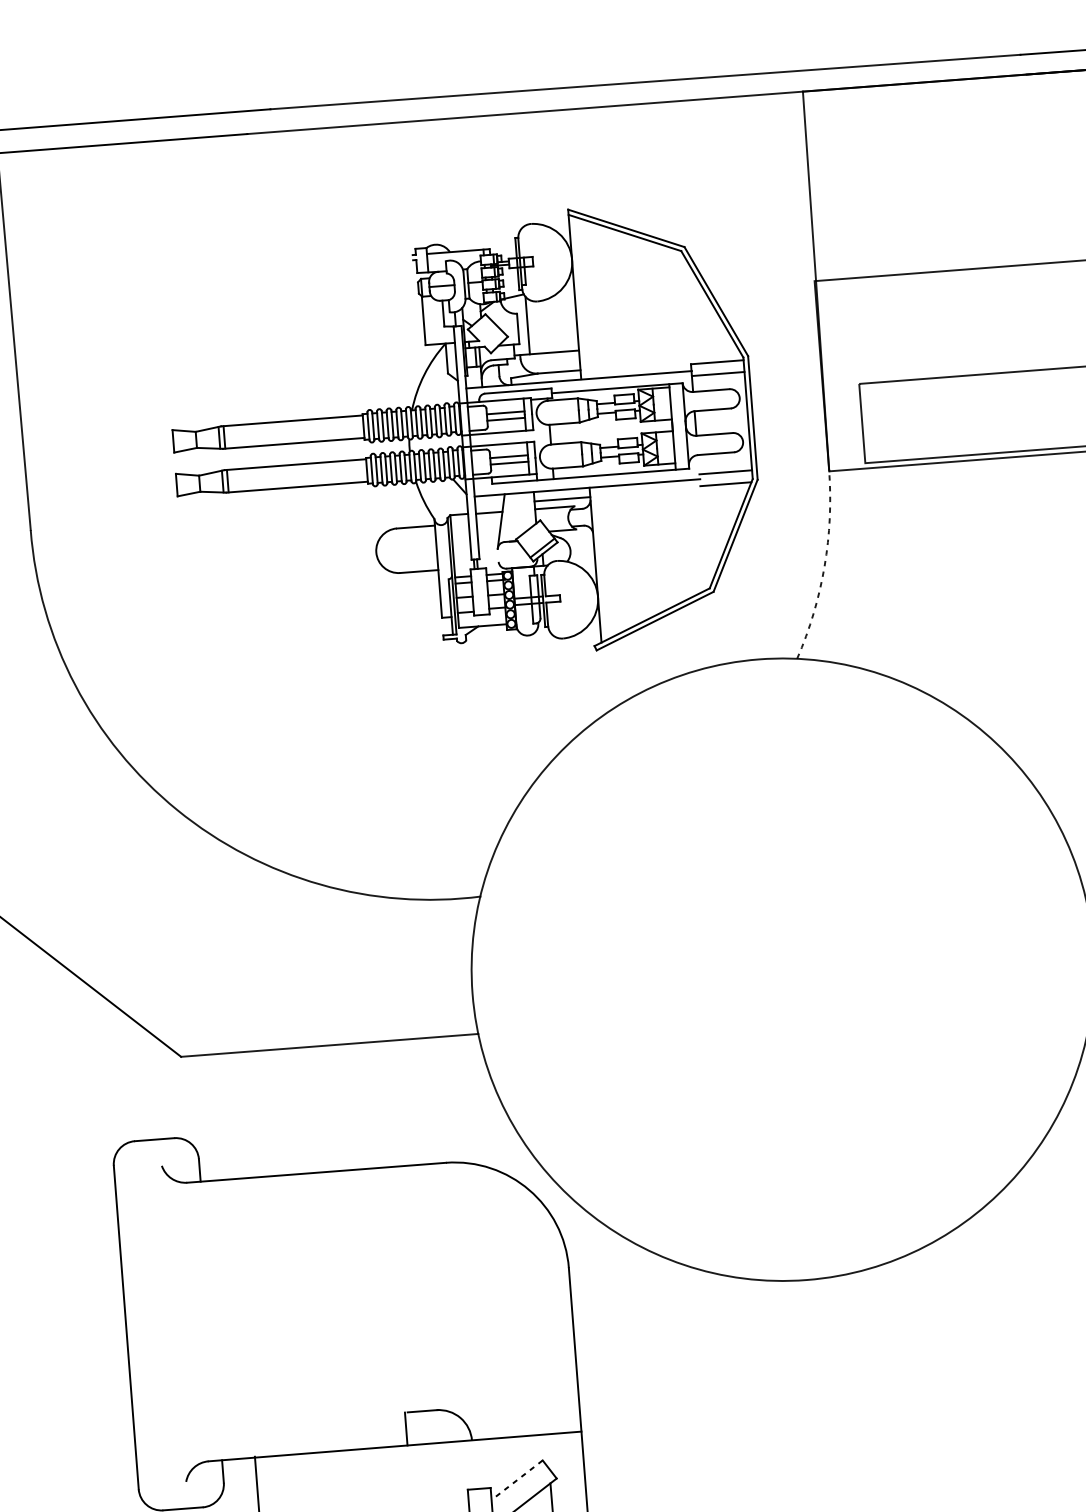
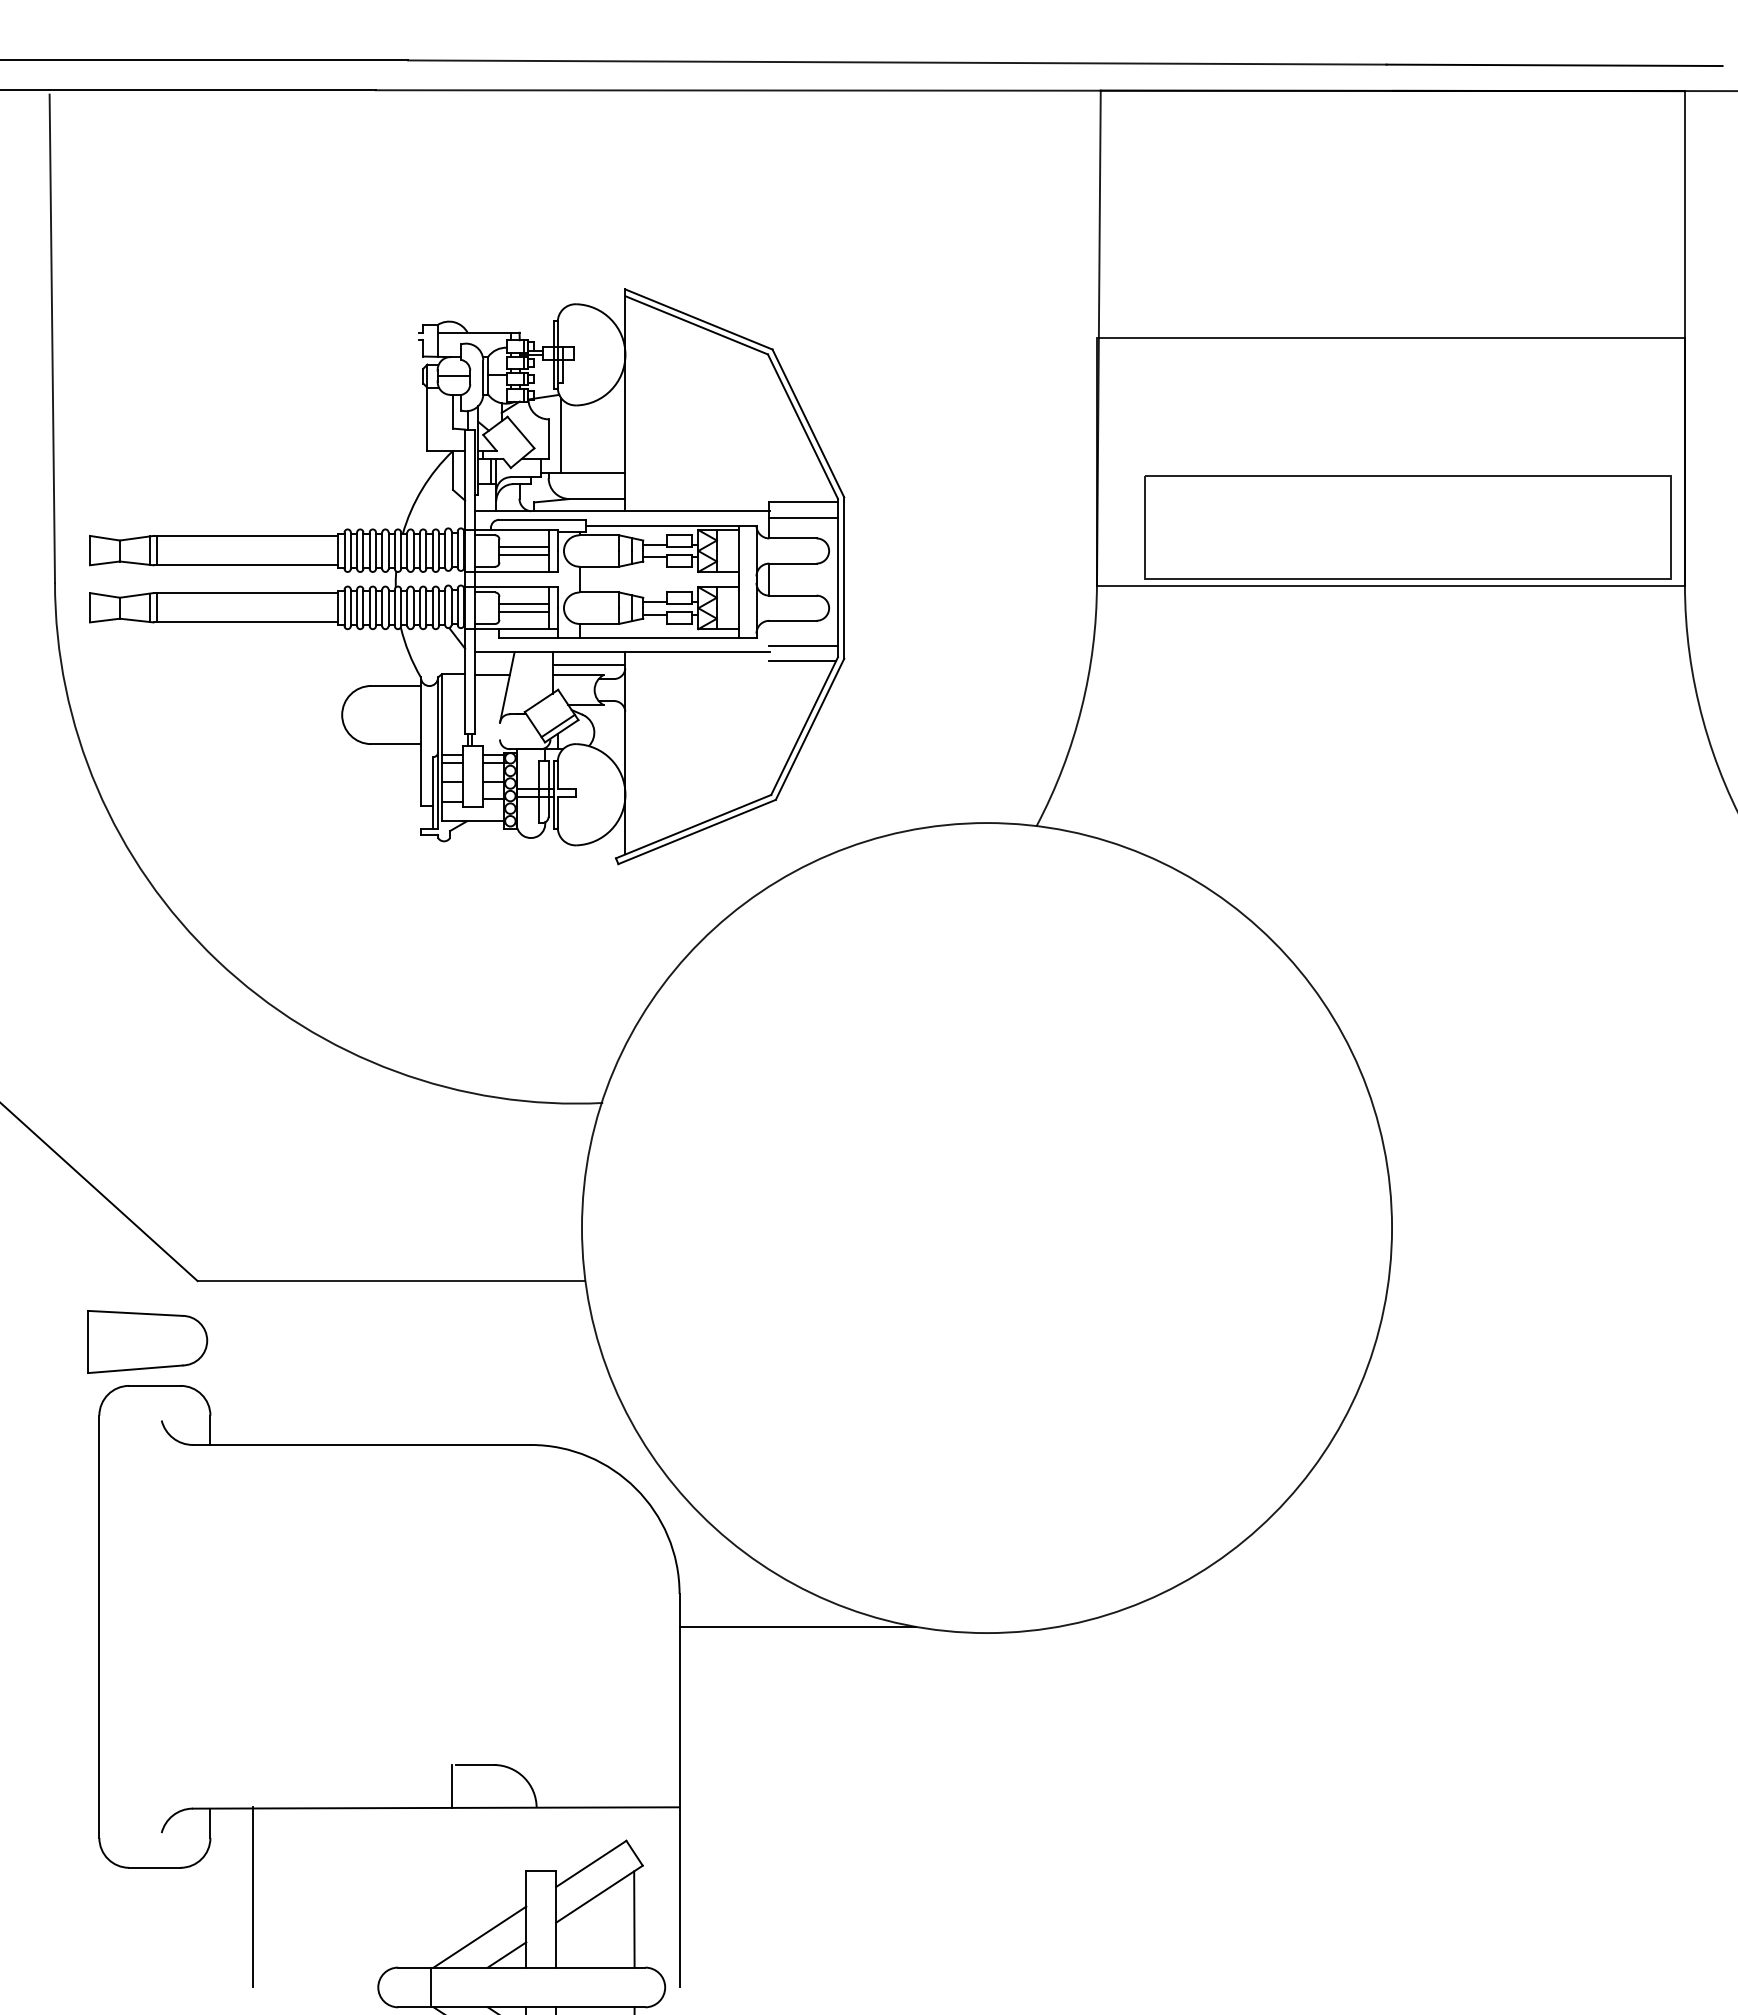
part: (464, 438) -> (467, 576), moved
arc: (824, 566) -> (1081, 708), dashed -> solid
part: (146, 1106) -> (147, 1341), added
line: (661, 1286) -> (797, 1626), added
line: (516, 1480) -> (590, 1864), dashed -> solid

